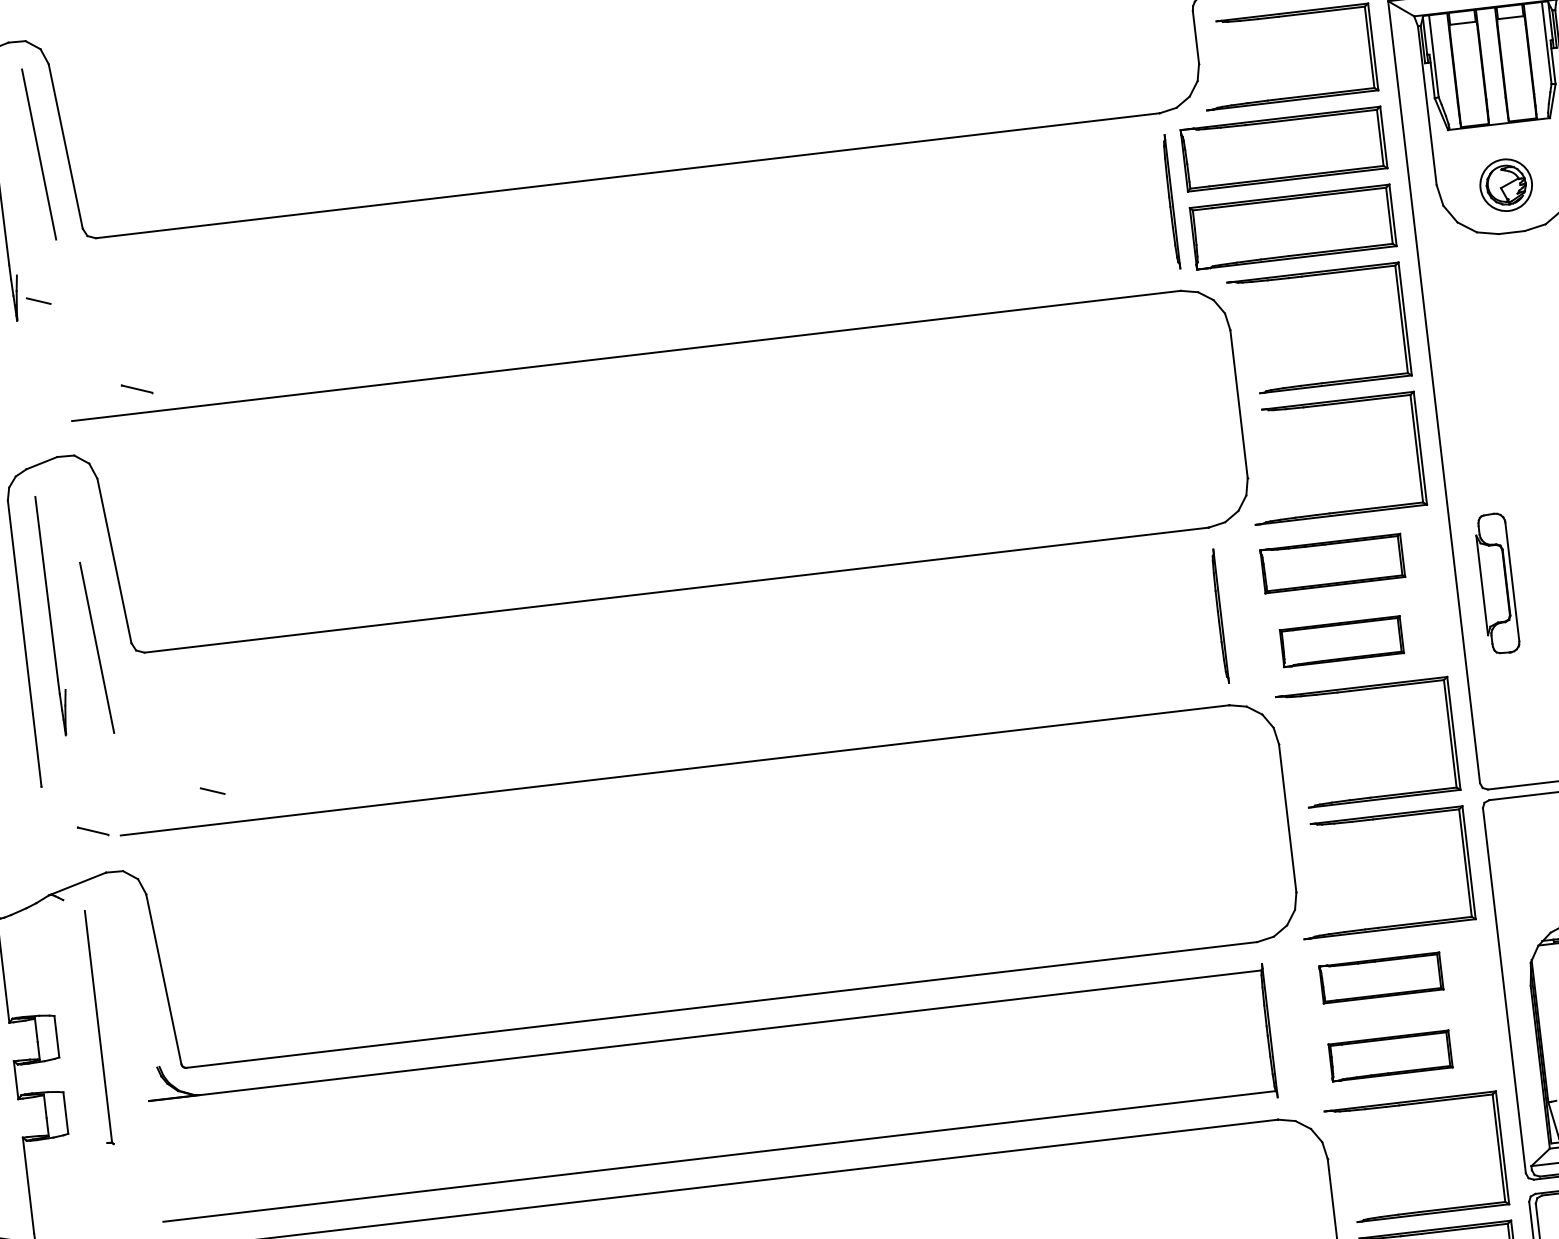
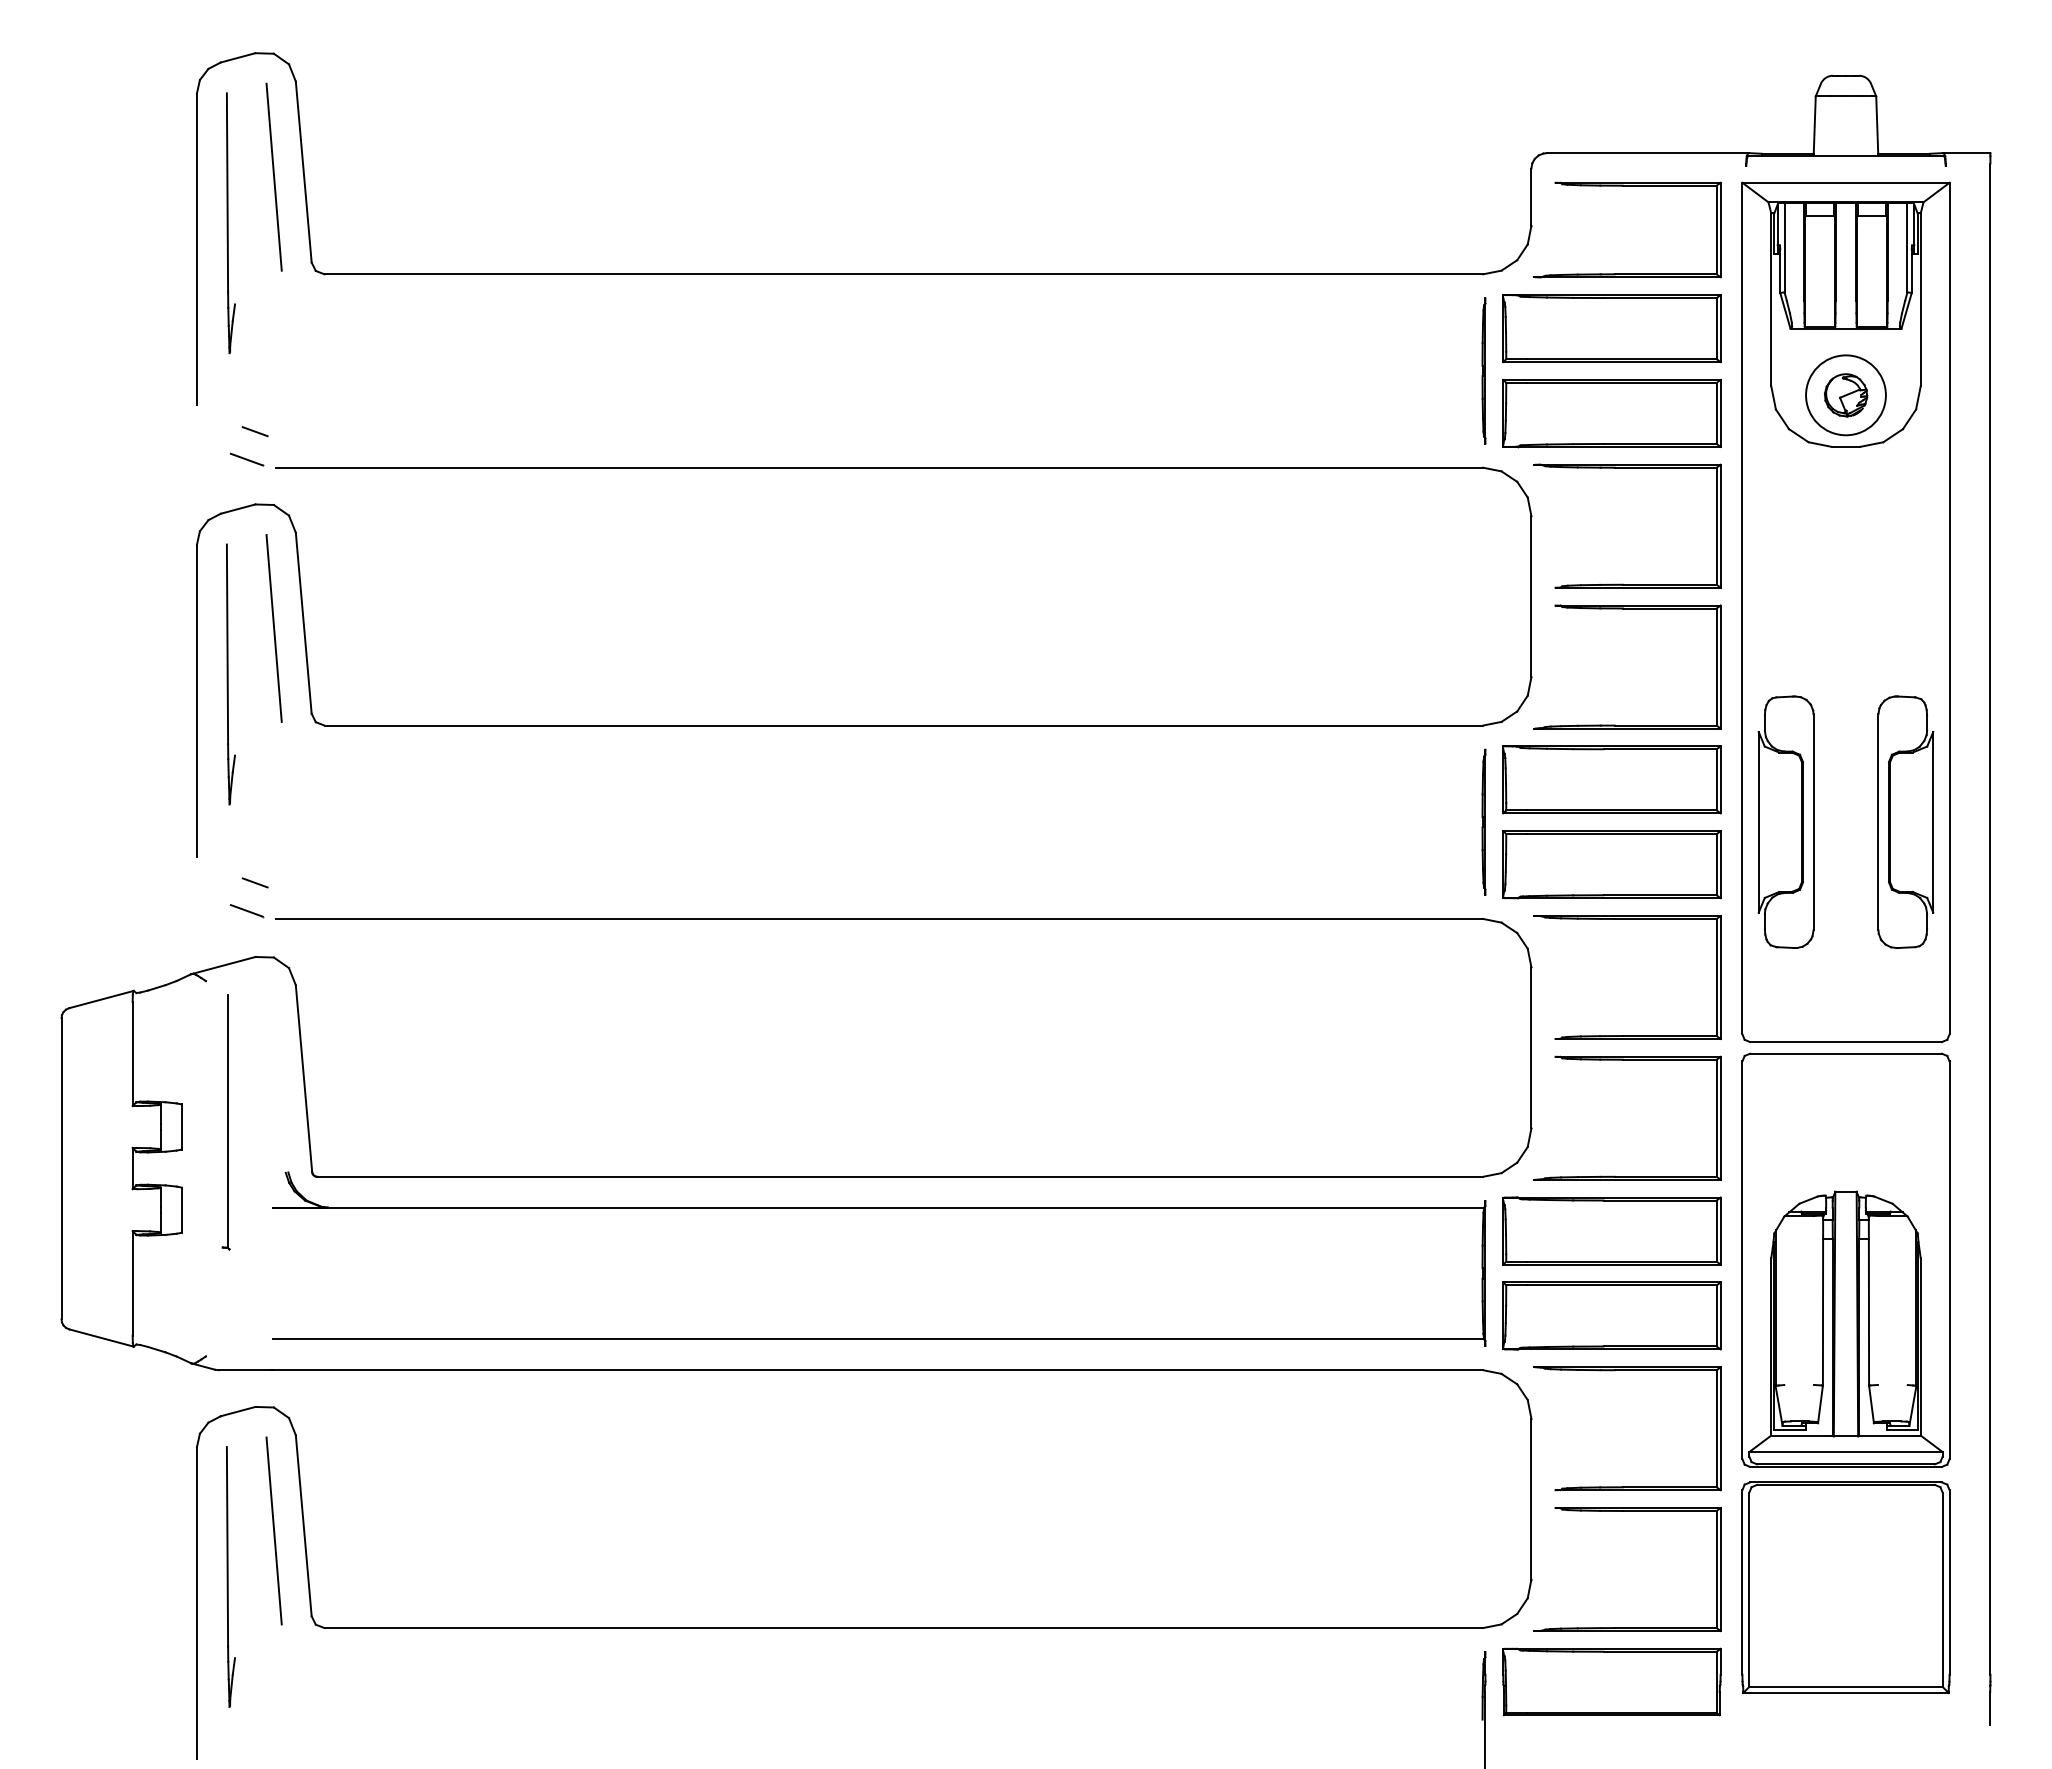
circle: (1505, 185) -> (1845, 395), size x1.43
line: (38, 301) -> (254, 431), moved
line: (136, 389) -> (246, 459), moved
part: (1332, 563) -> (1611, 779), size x1.43
part: (1496, 583) -> (1785, 821), size x1.67
part: (1341, 641) -> (1611, 864), size x1.67
line: (96, 647) -> (273, 628), moved
line: (211, 790) -> (254, 882), moved
part: (1380, 977) -> (1611, 1230), size x1.67
part: (1390, 1055) -> (1611, 1315), size x1.67

